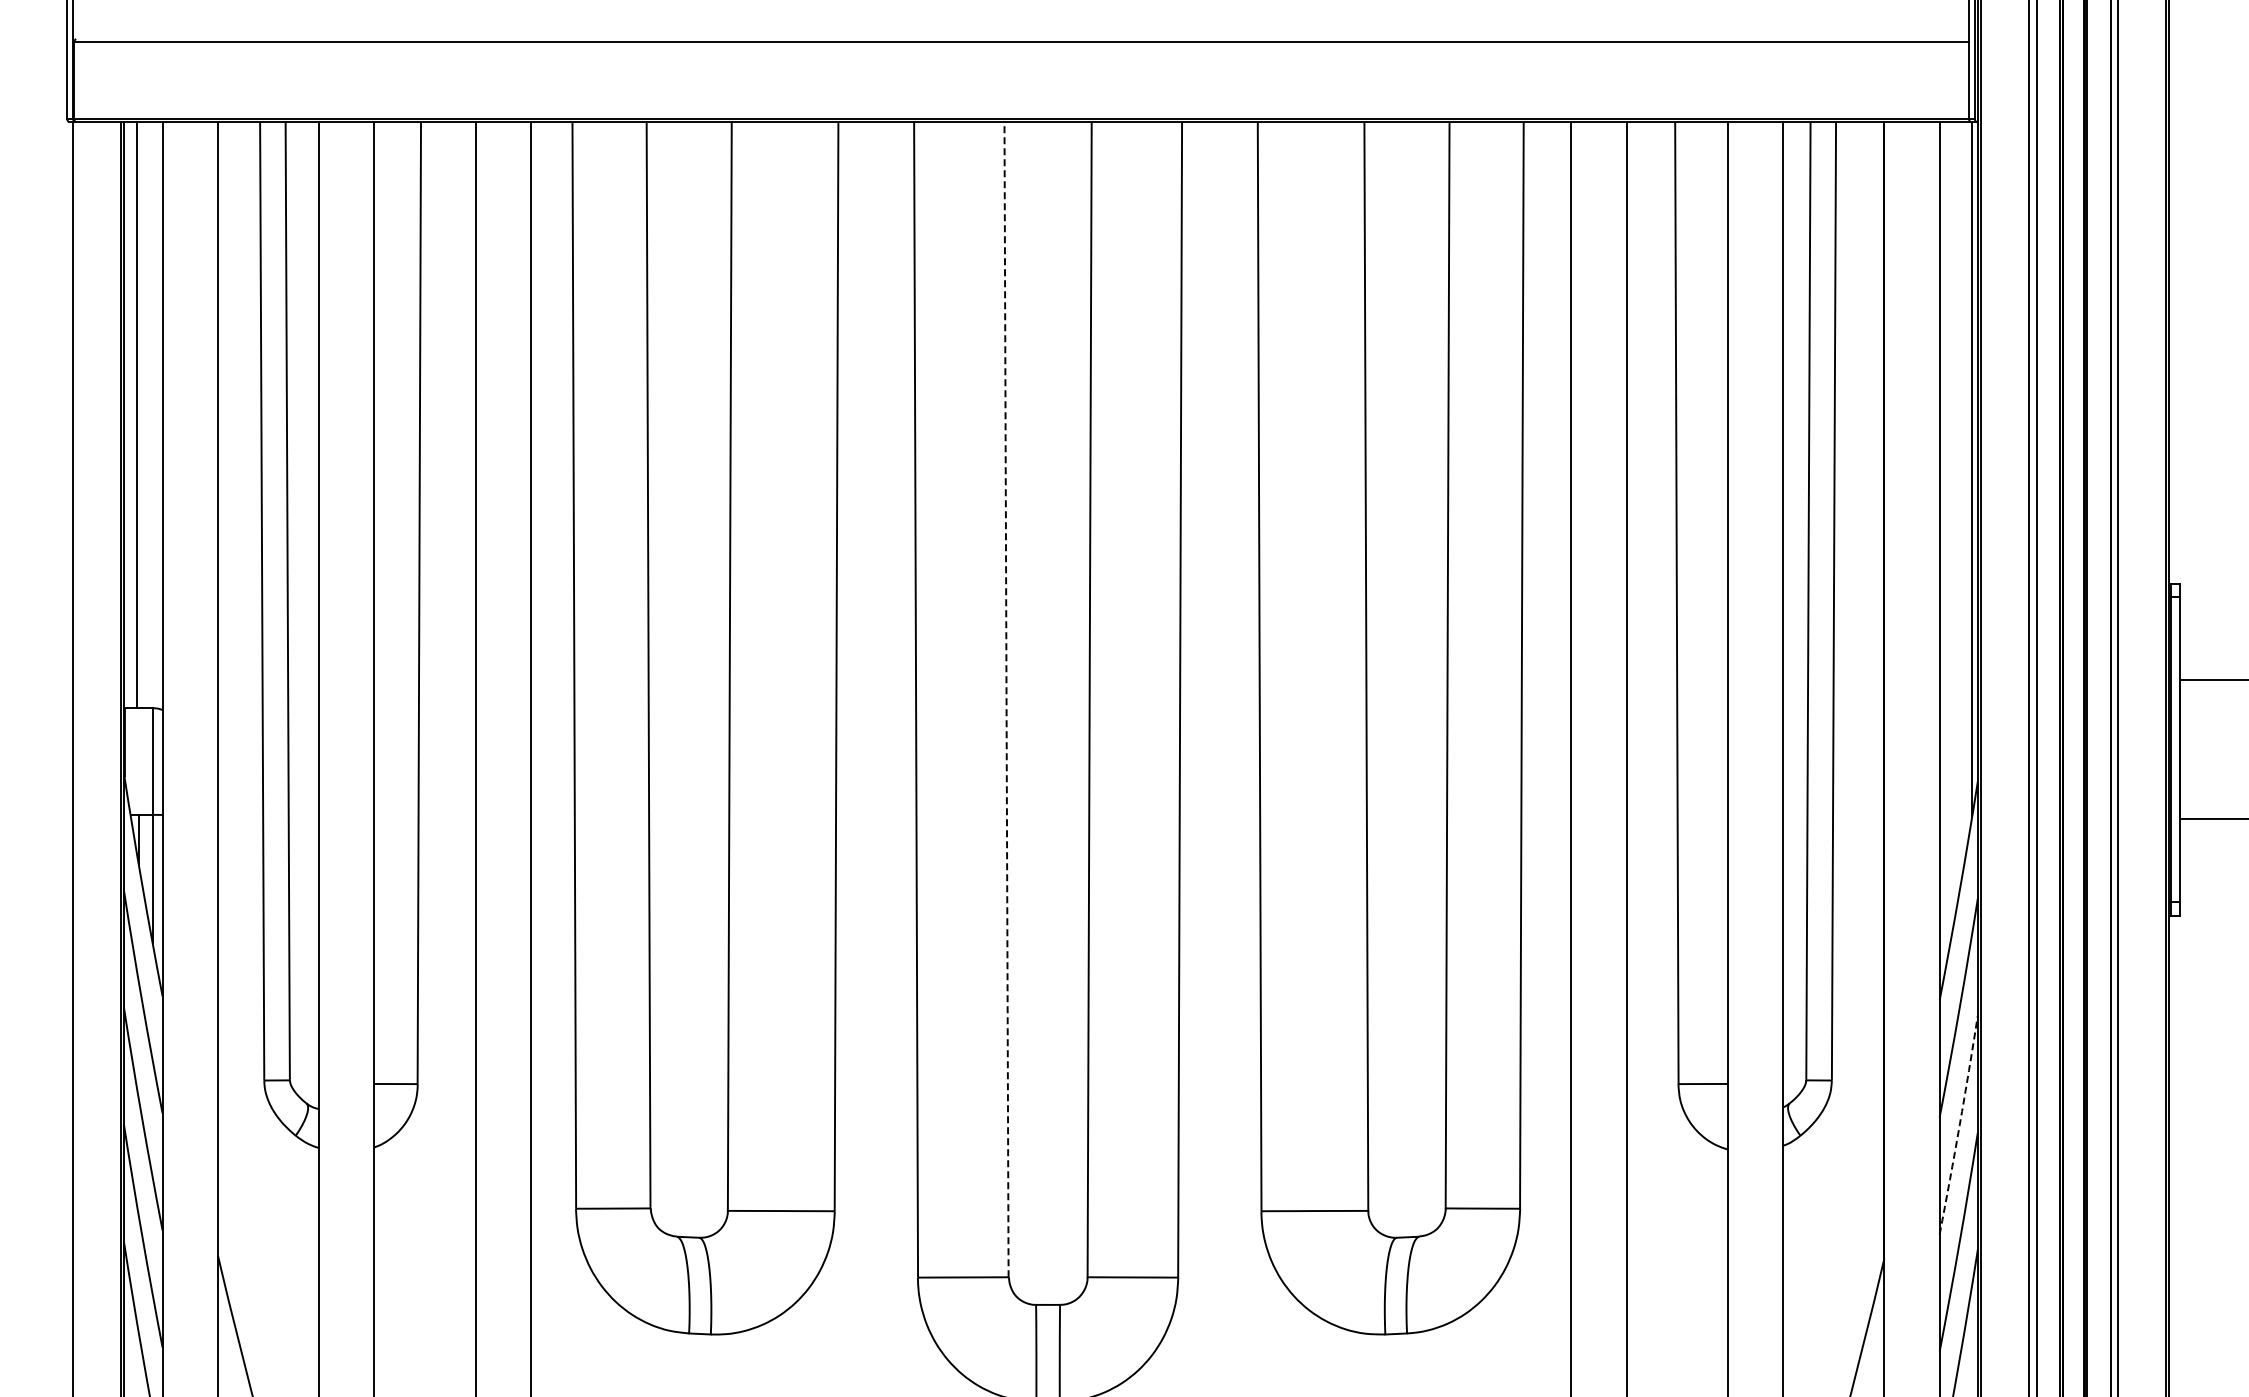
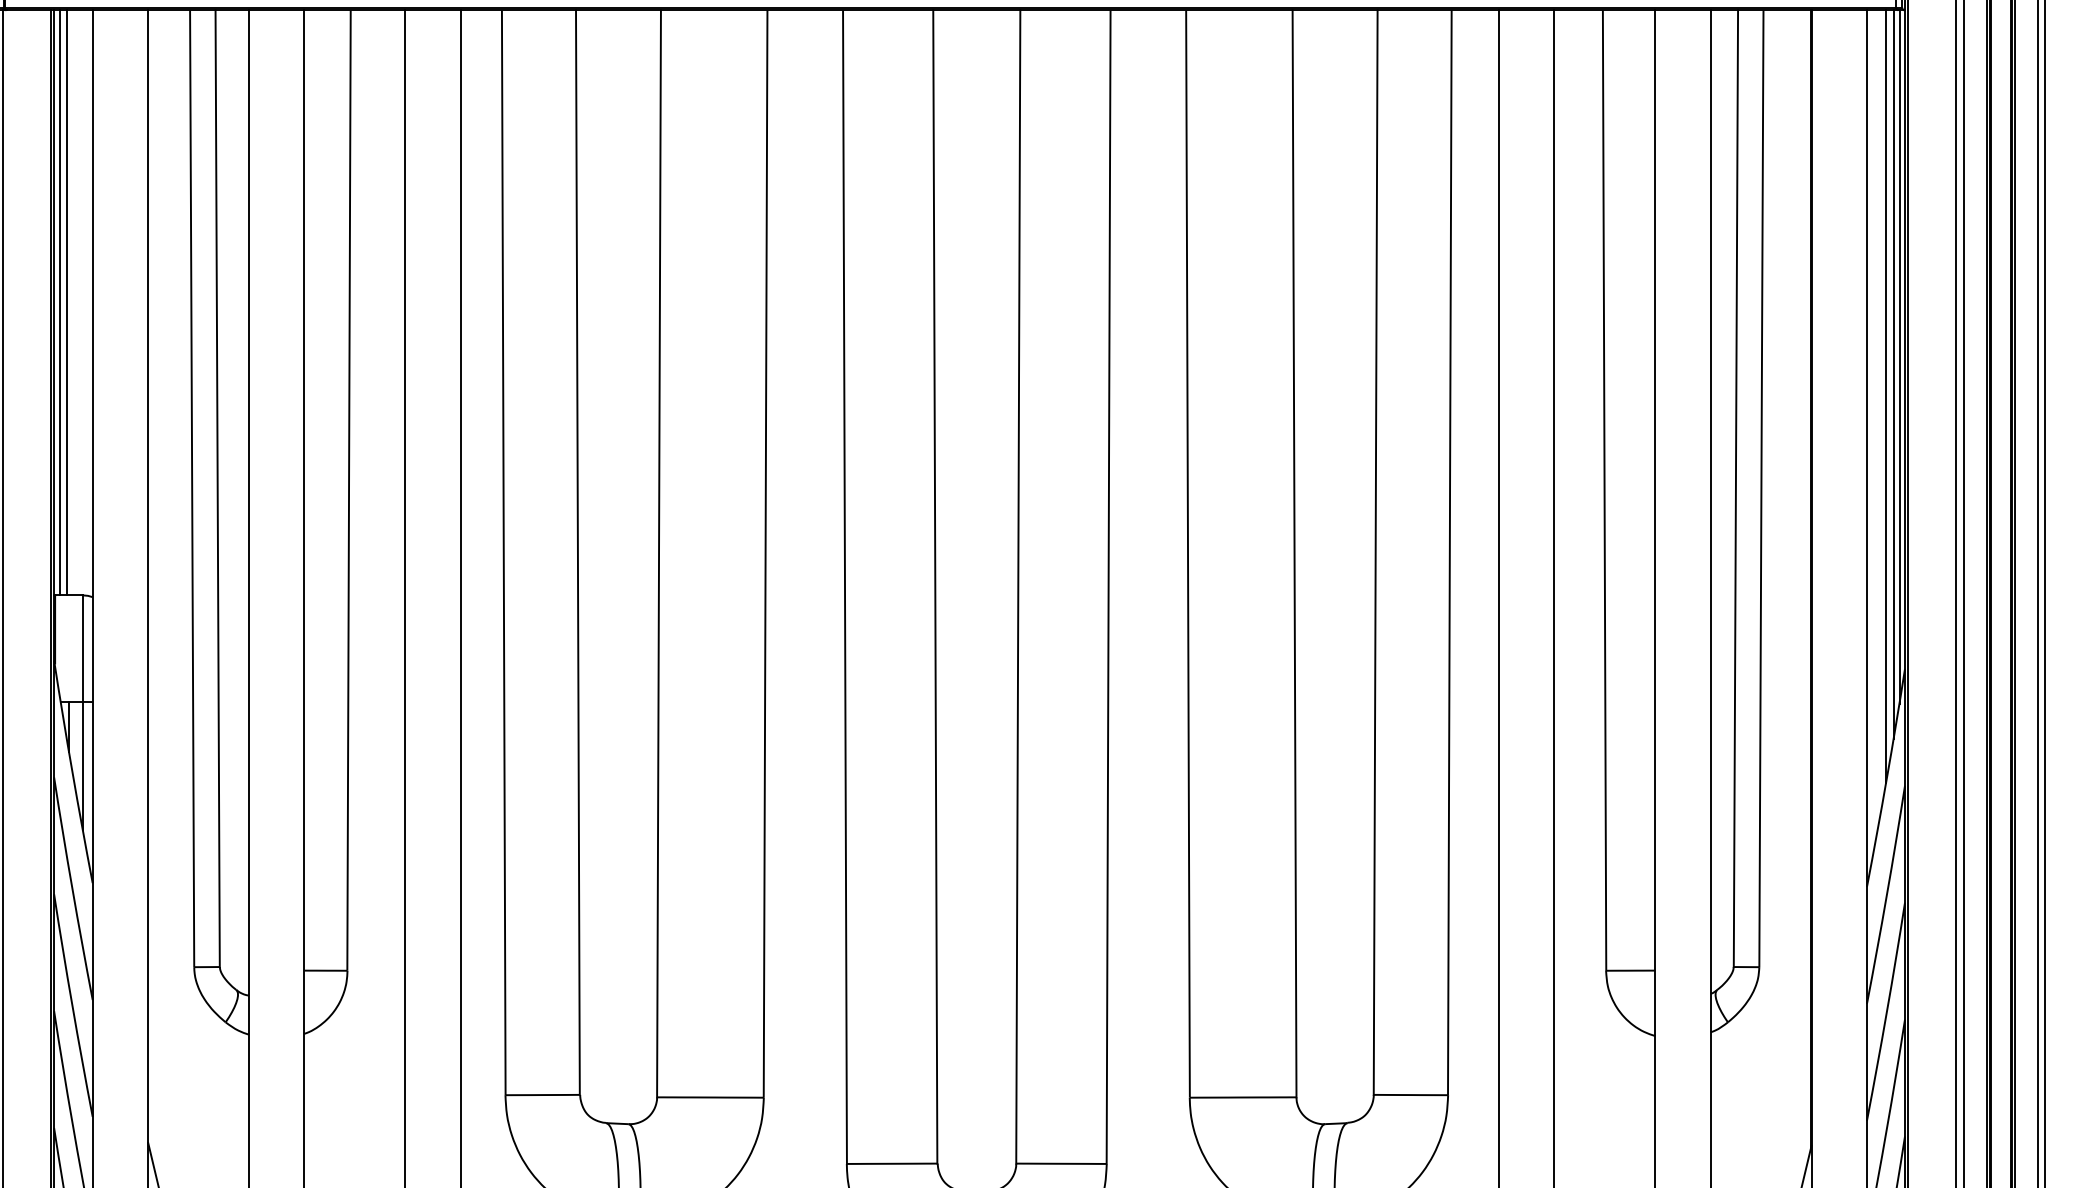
line: (129, 415) -> (59, 303), added
line: (1966, 487) -> (1893, 375), added
line: (1958, 508) -> (1885, 396), added
line: (1006, 699) -> (935, 586), dashed -> solid
arc: (1959, 1125) -> (1886, 1012), dashed -> solid

